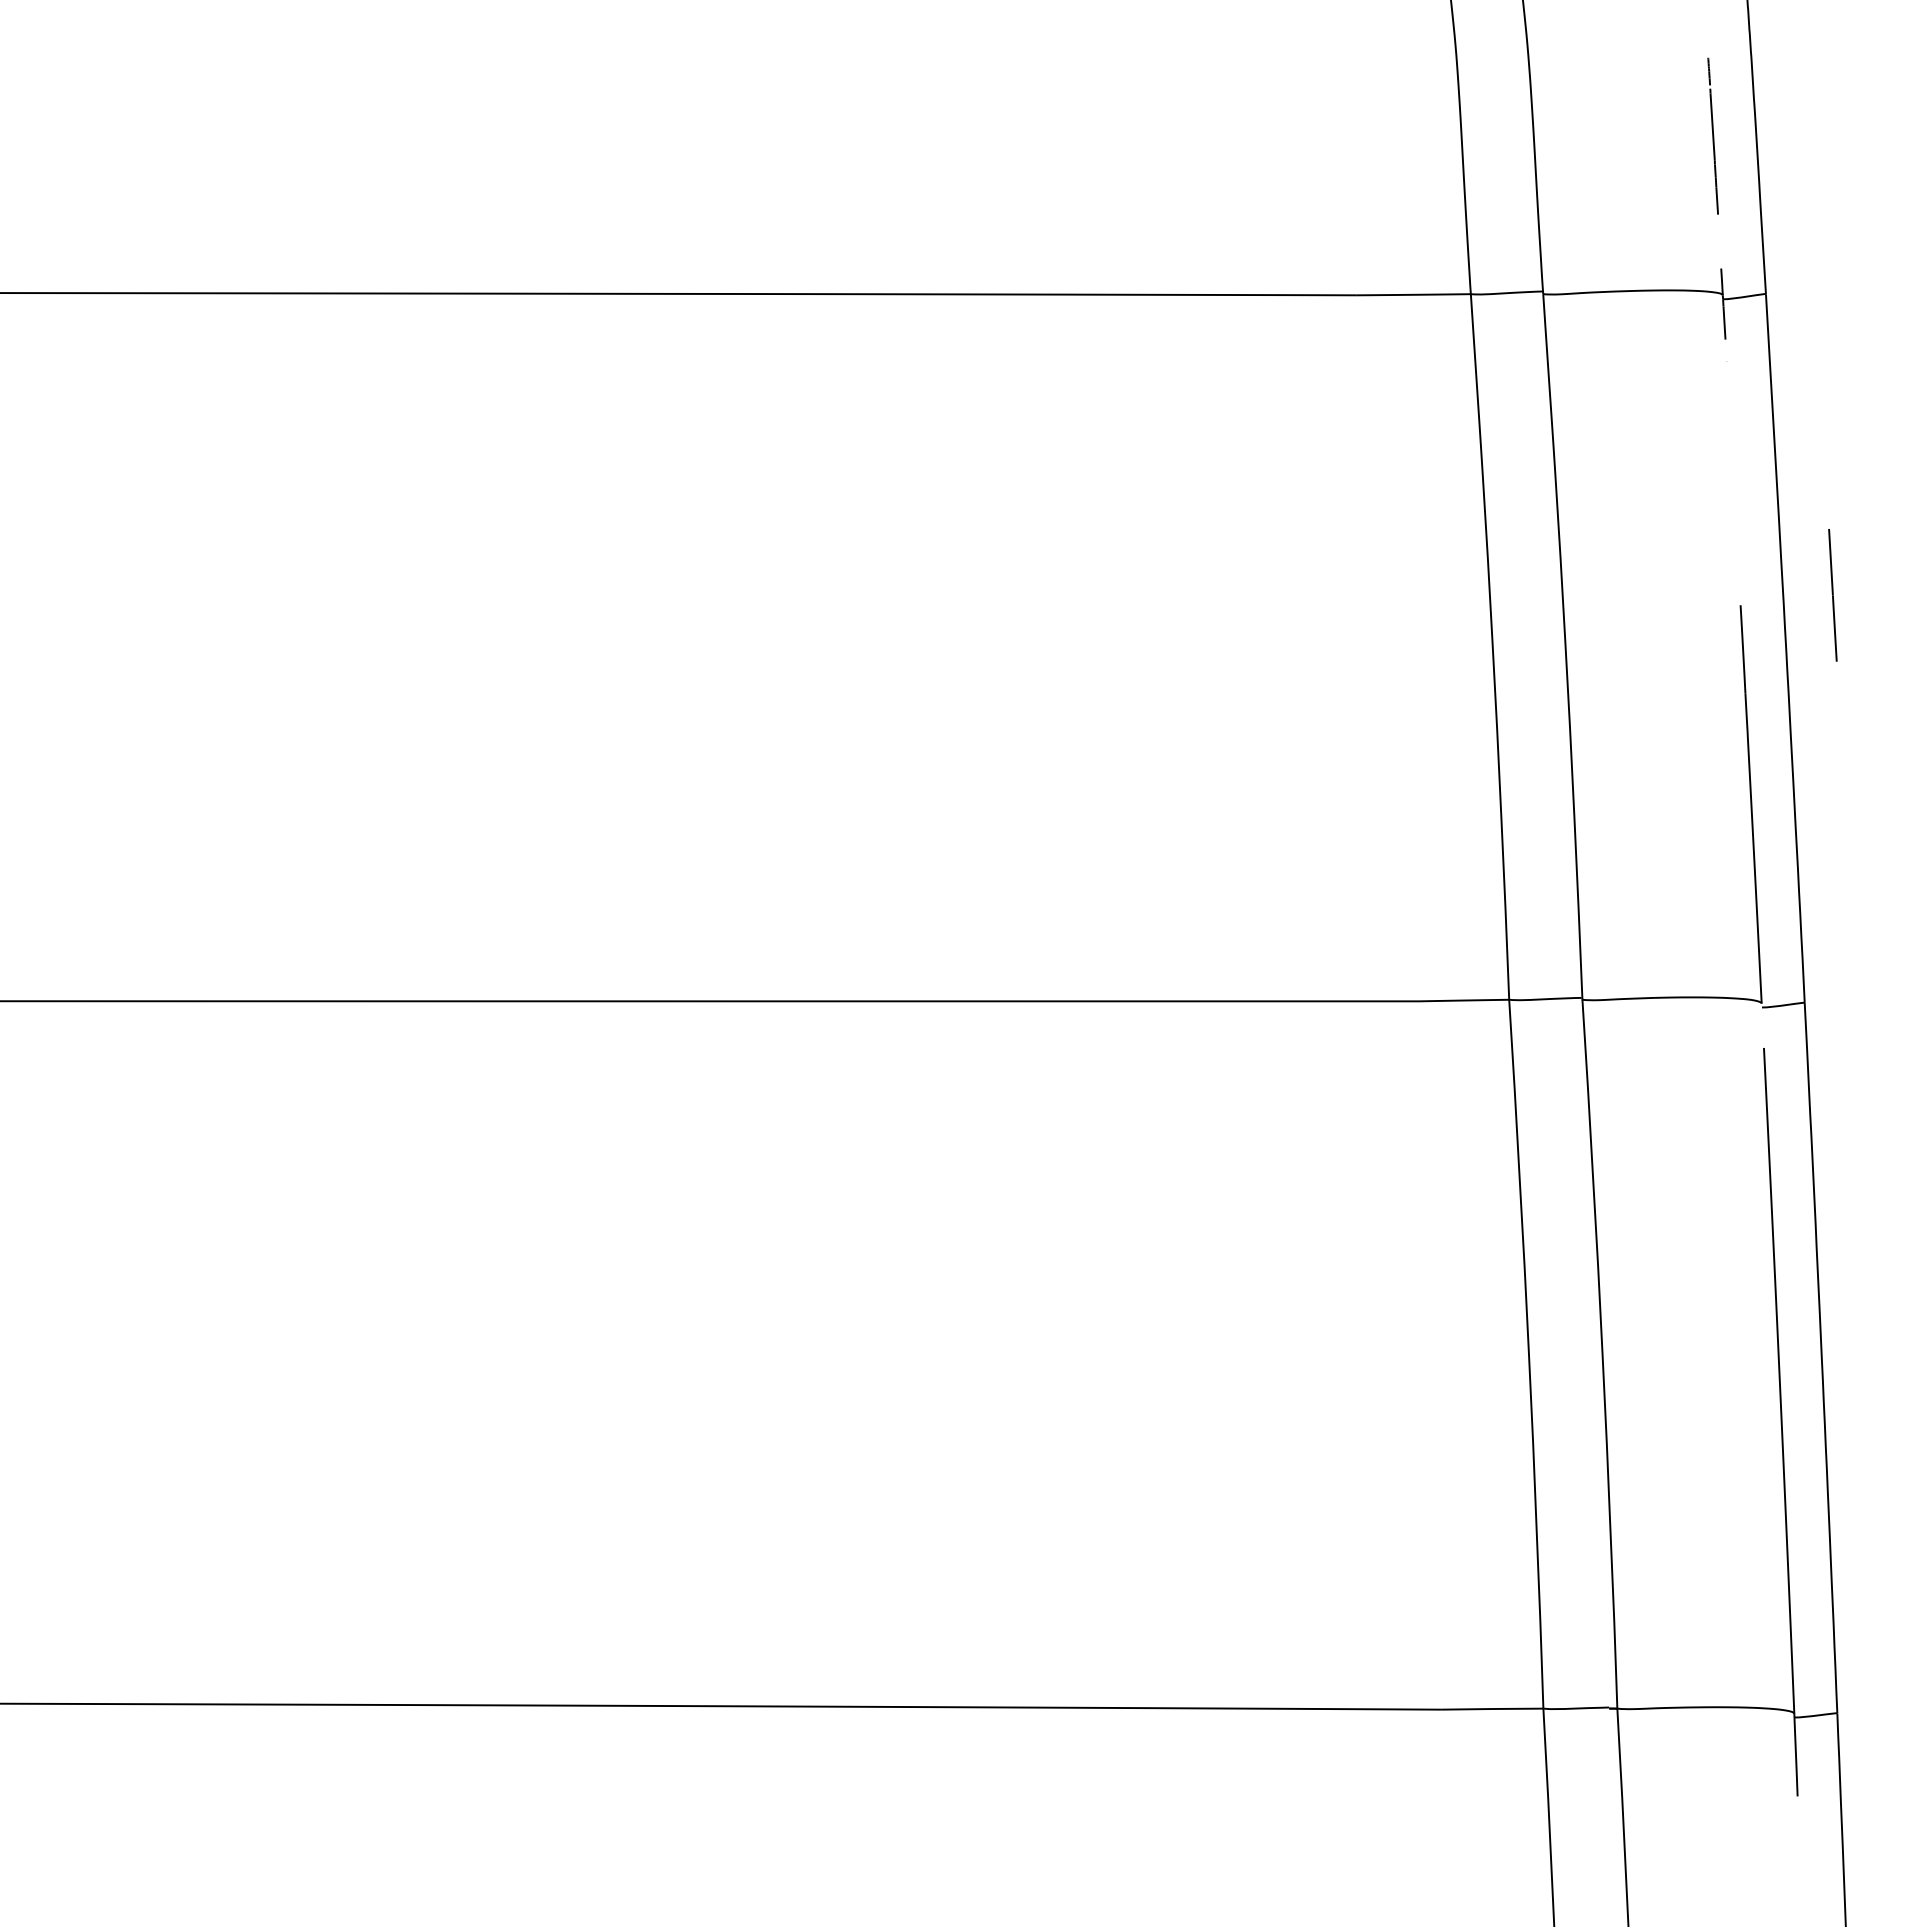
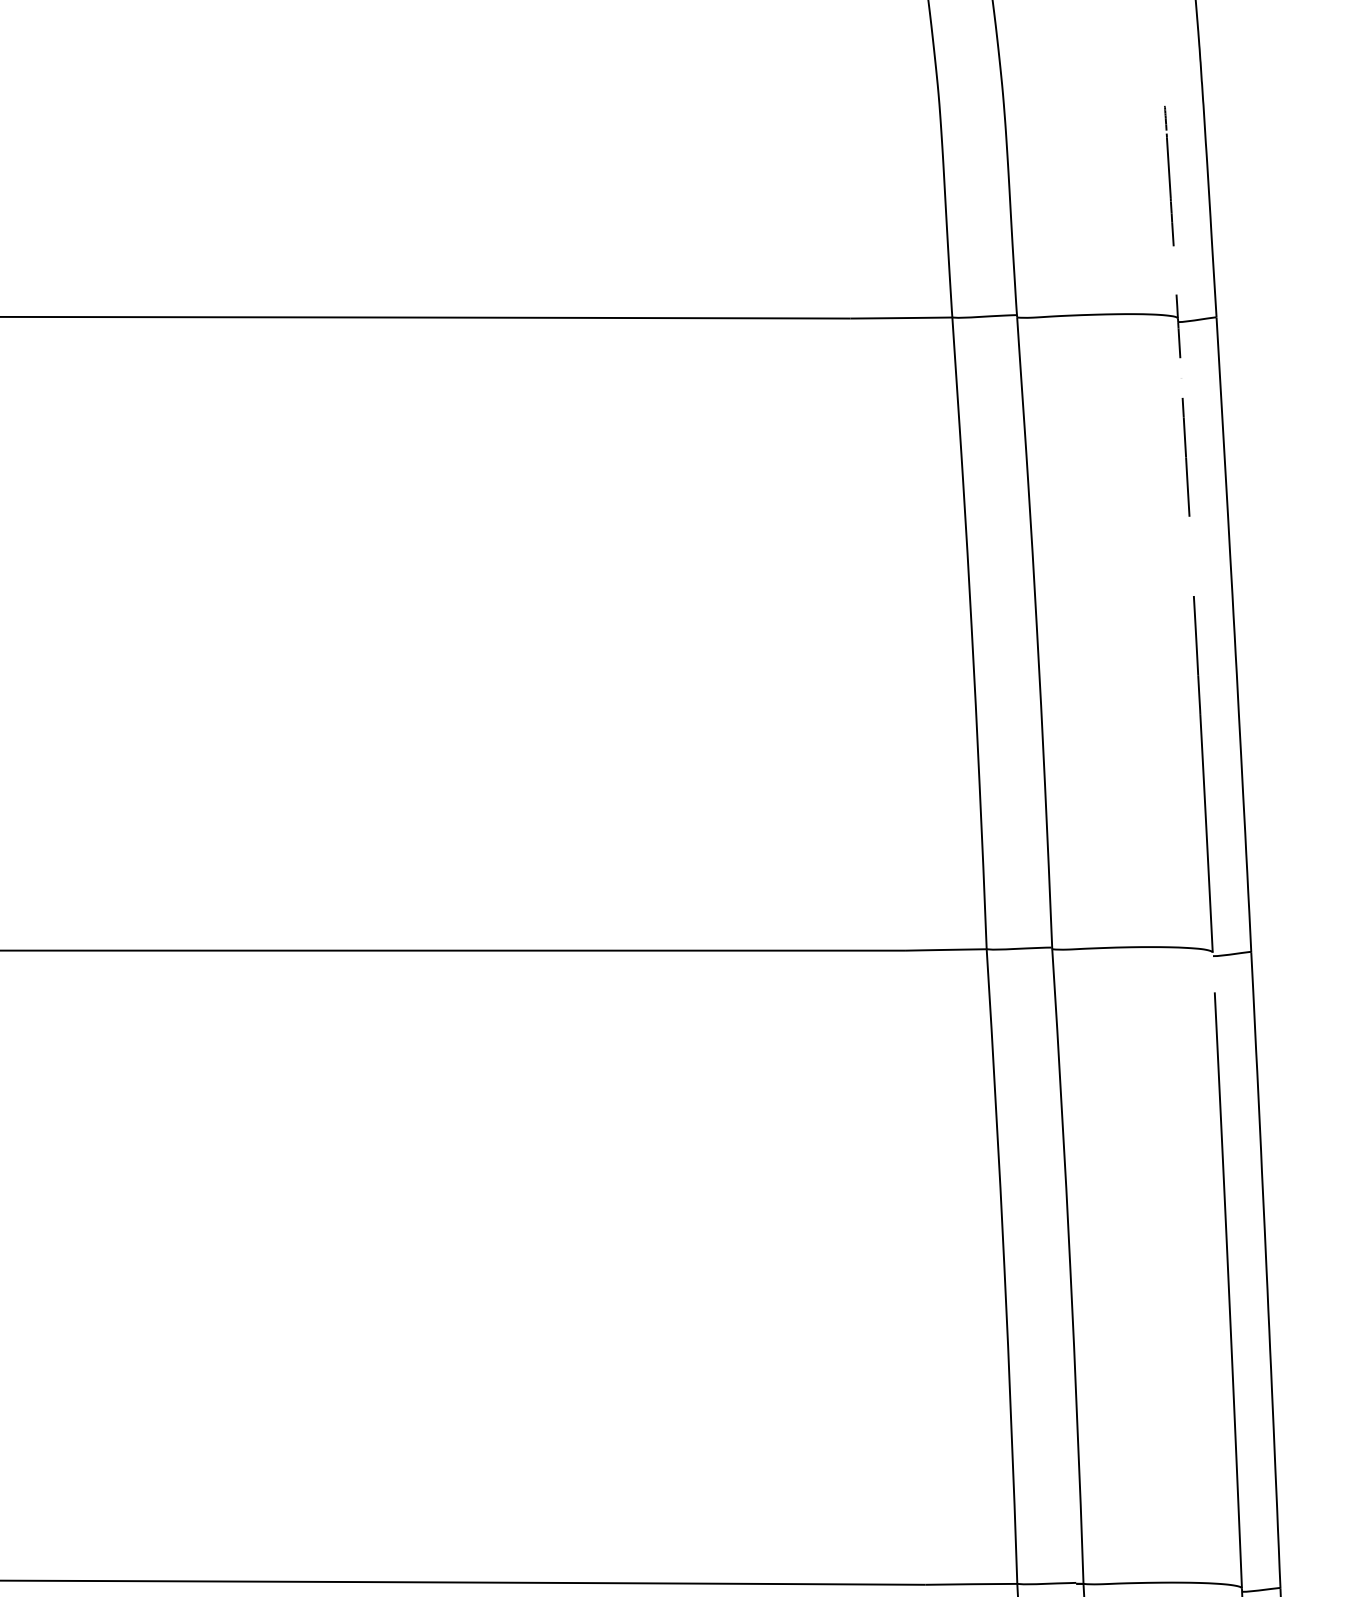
line: (1832, 595) -> (1185, 457), moved

